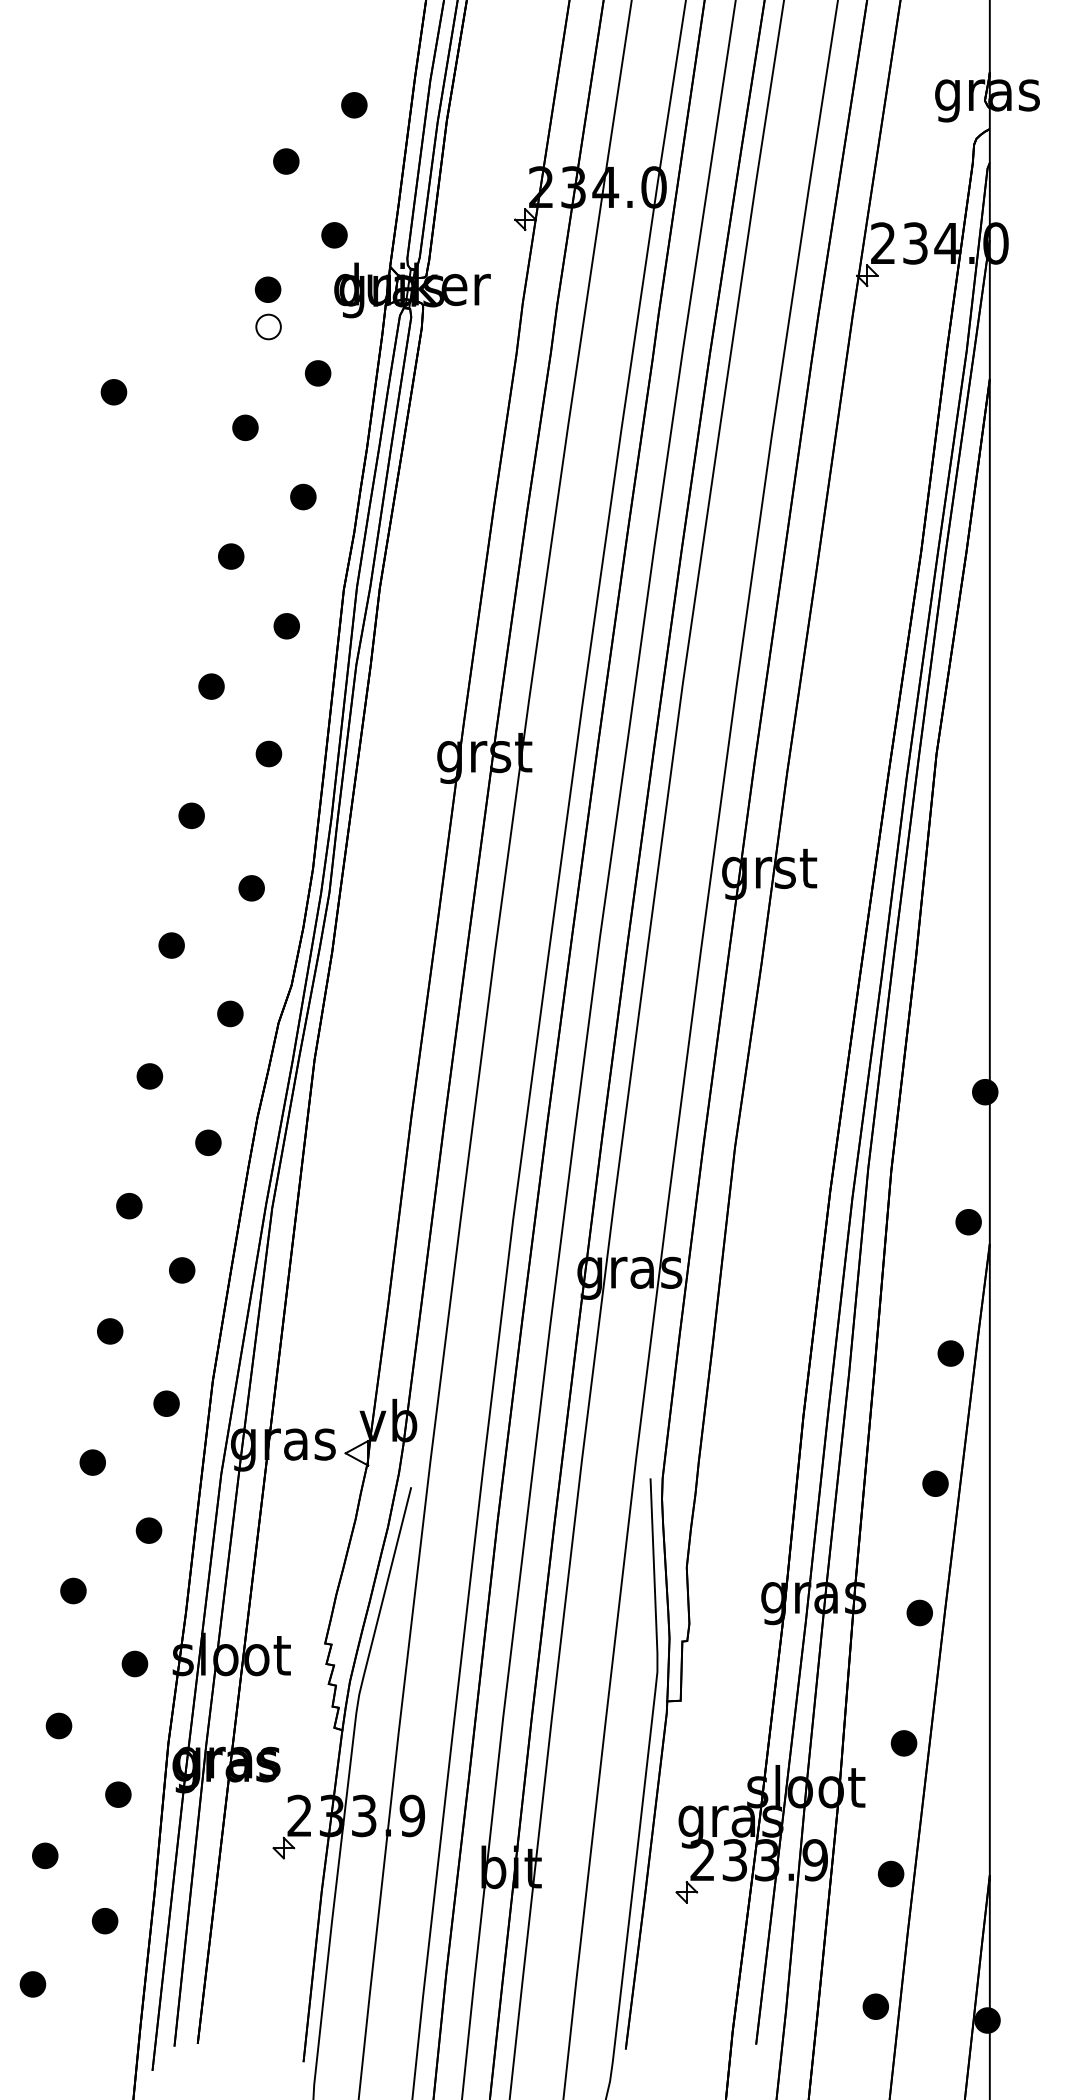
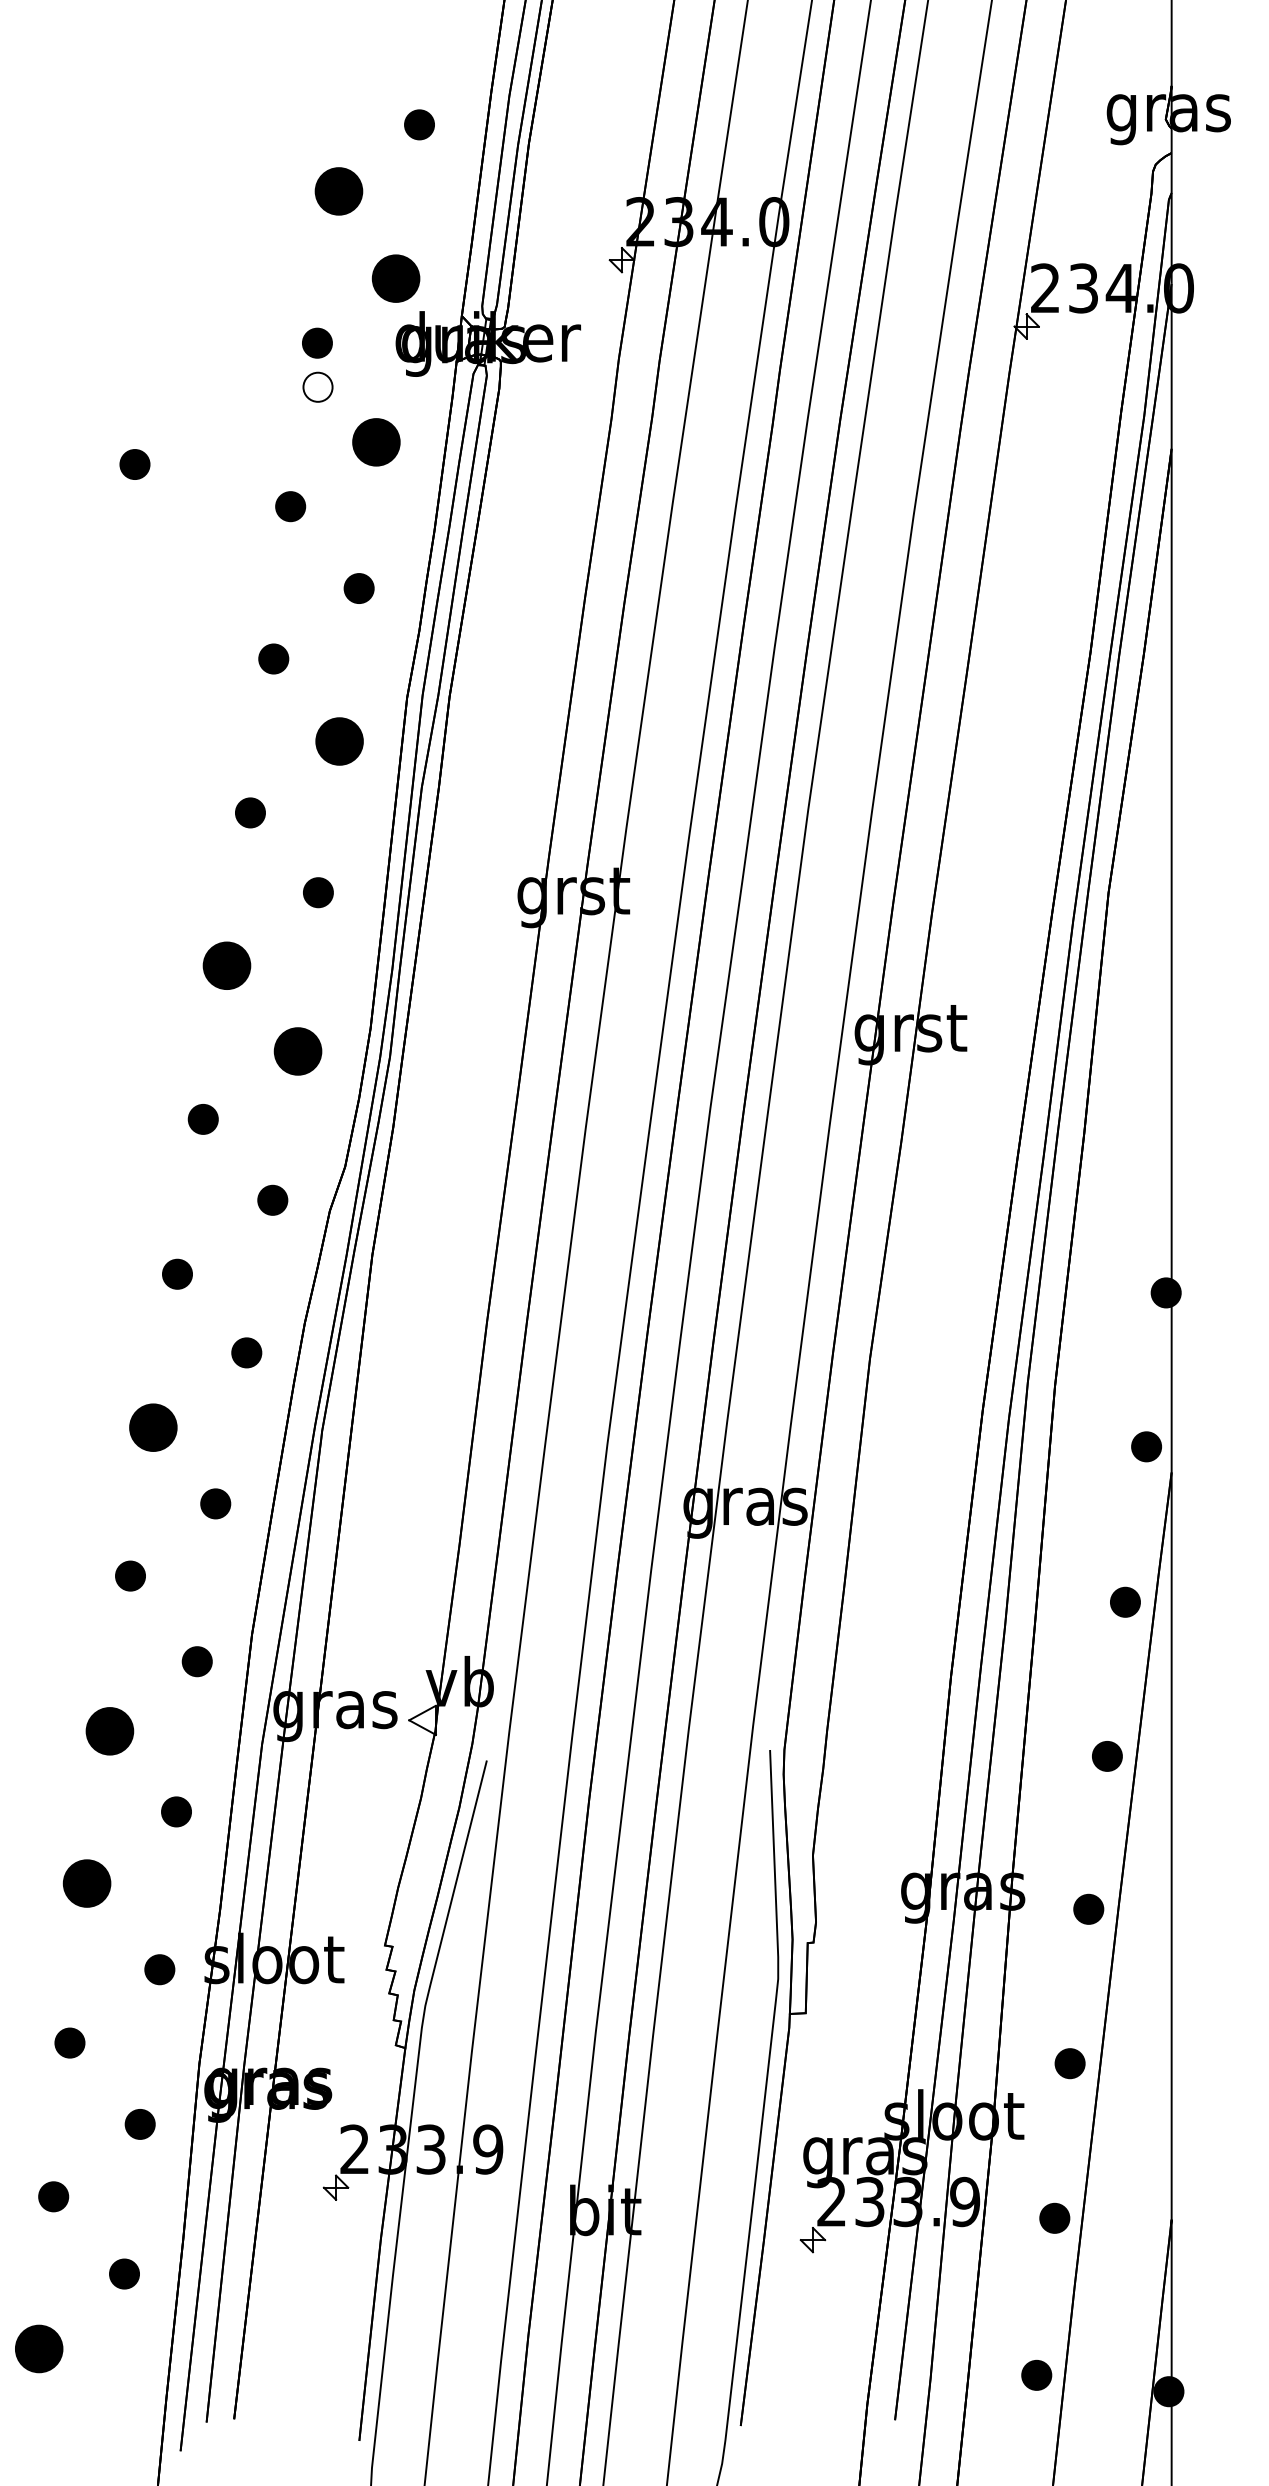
part: (285, 161) -> (338, 191), size x1.6
part: (334, 235) -> (395, 278), size x1.6
part: (318, 372) -> (376, 441), size x1.6
part: (286, 626) -> (339, 741), size x1.6
part: (191, 815) -> (226, 965), size x1.6
part: (251, 888) -> (297, 1051), size x1.6
part: (128, 1205) -> (152, 1427), size x1.6
part: (92, 1462) -> (109, 1731), size x1.6
part: (72, 1590) -> (86, 1882), size x1.6
part: (32, 1984) -> (38, 2348), size x1.6

